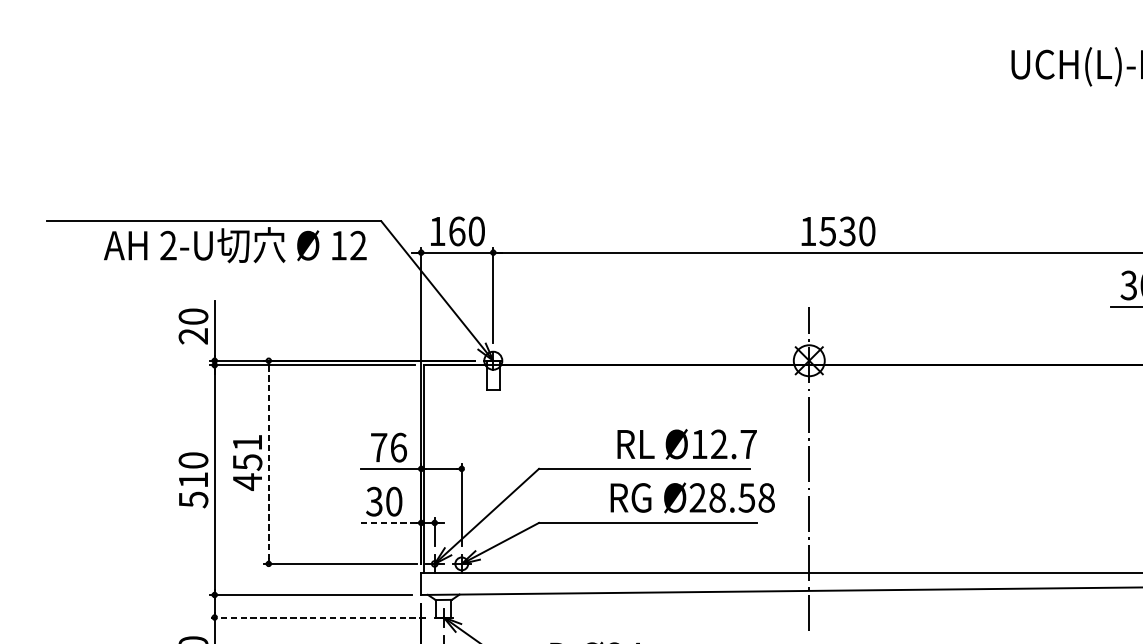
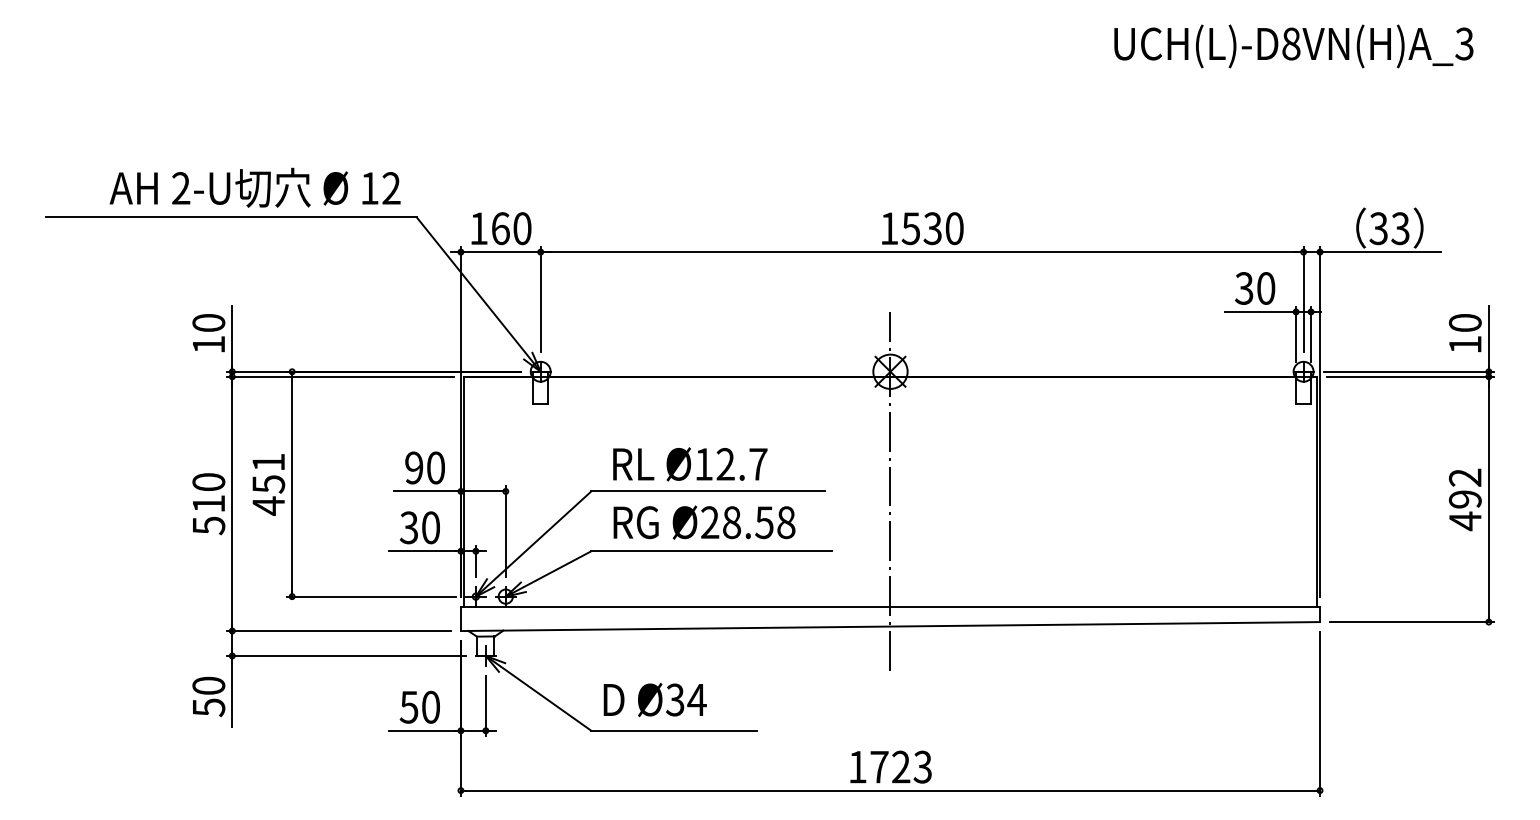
text: (234, 244) -> (254, 187), moved
text: (193, 336) -> (208, 344), 20 -> 10
text: (687, 444) -> (690, 464), moved
text: (389, 447) -> (425, 467), 76 -> 90
line: (269, 462) -> (292, 484), dashed -> solid
text: (692, 497) -> (704, 522), moved
line: (386, 523) -> (422, 551), dashed -> solid
line: (317, 617) -> (346, 655), dashed -> solid

